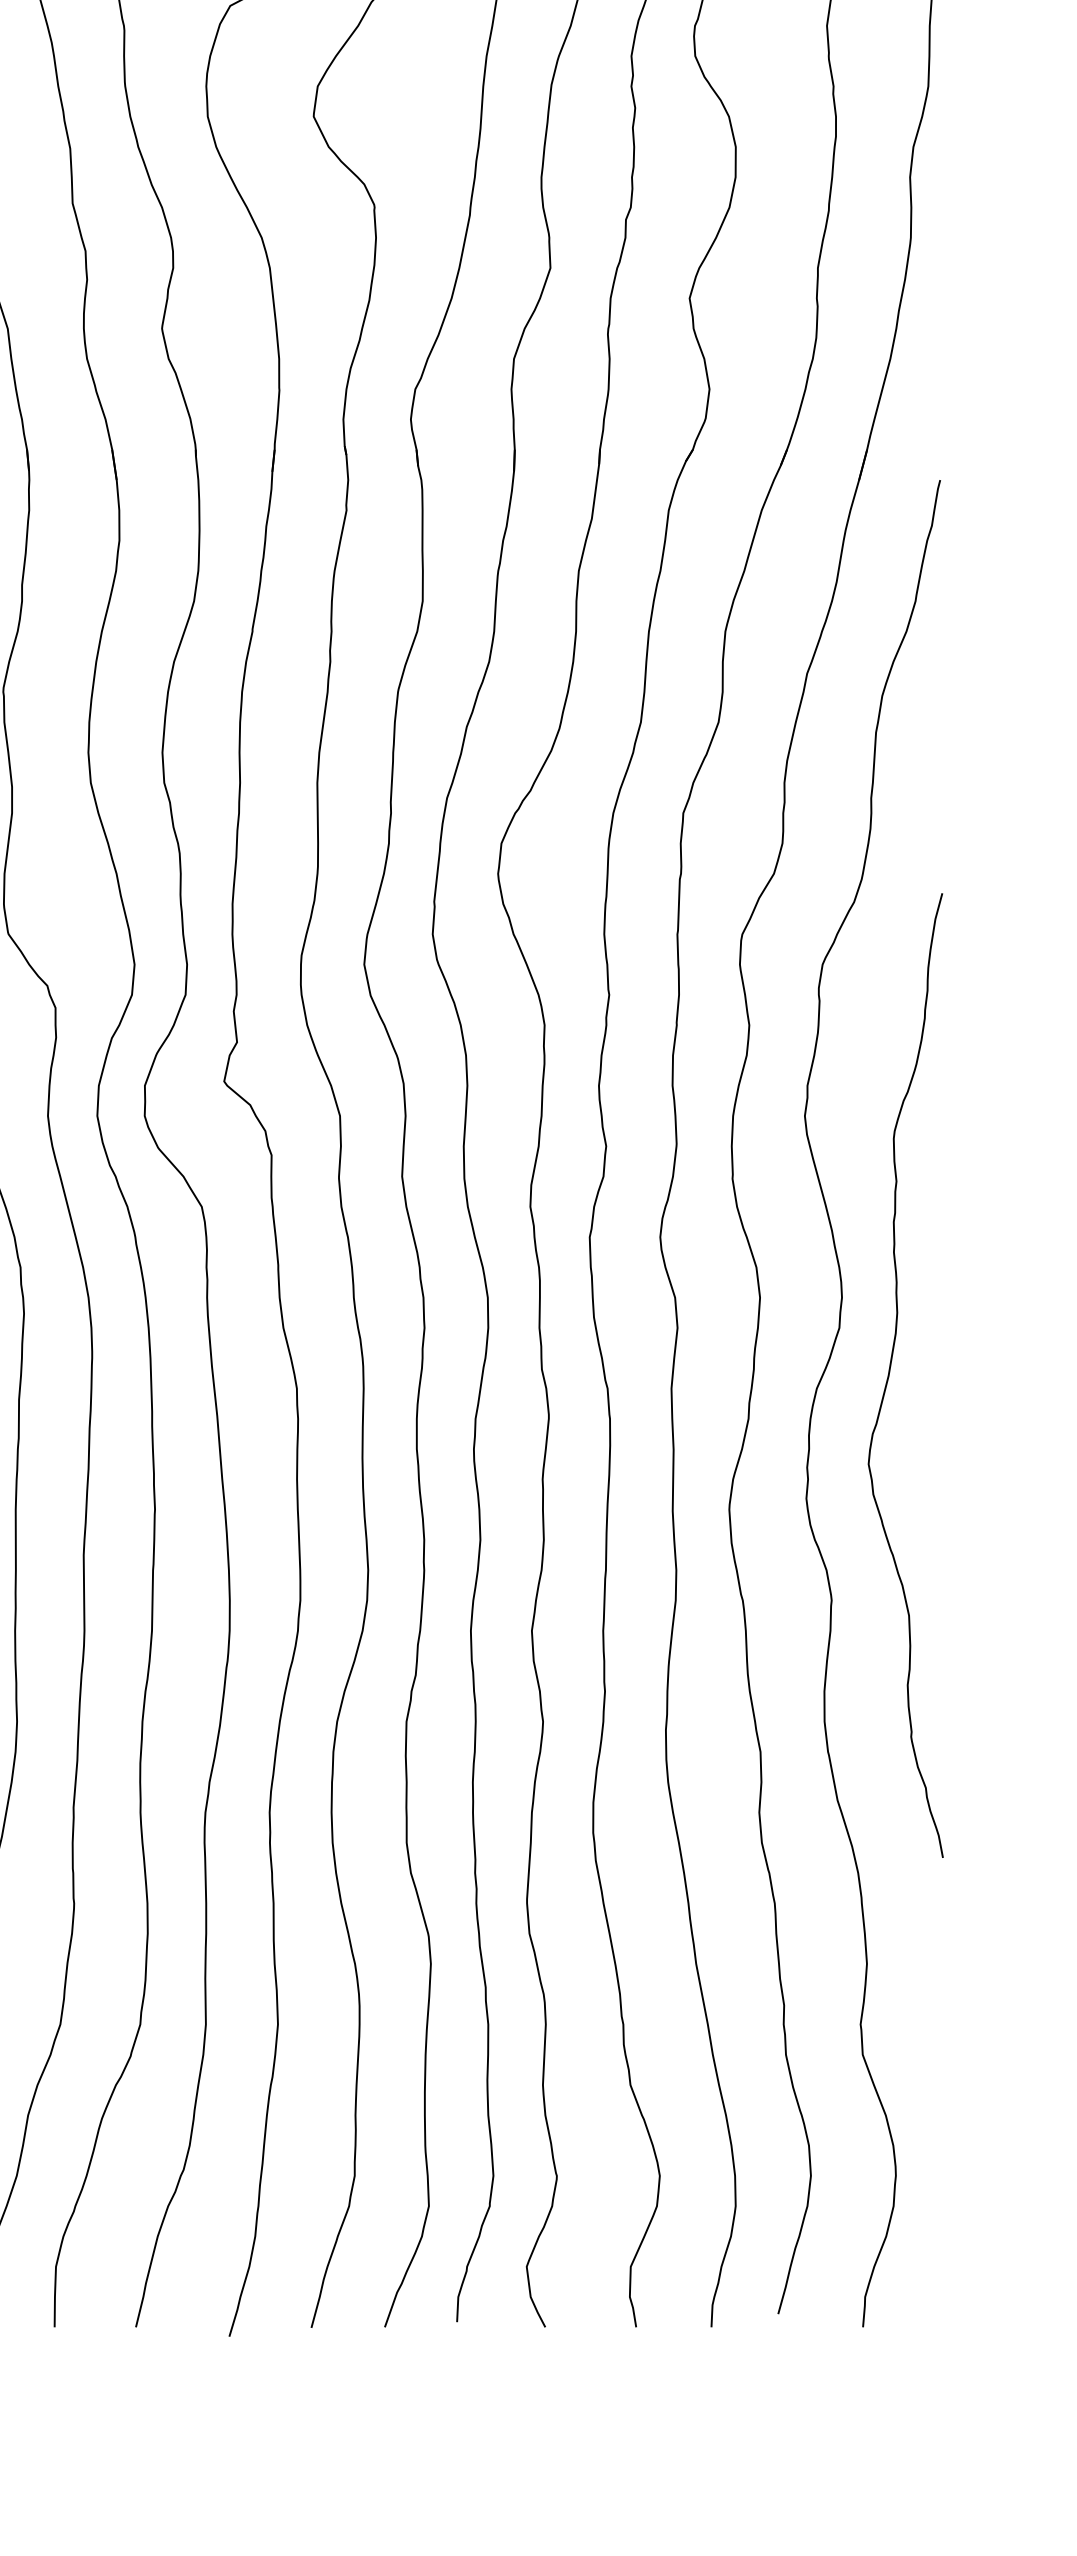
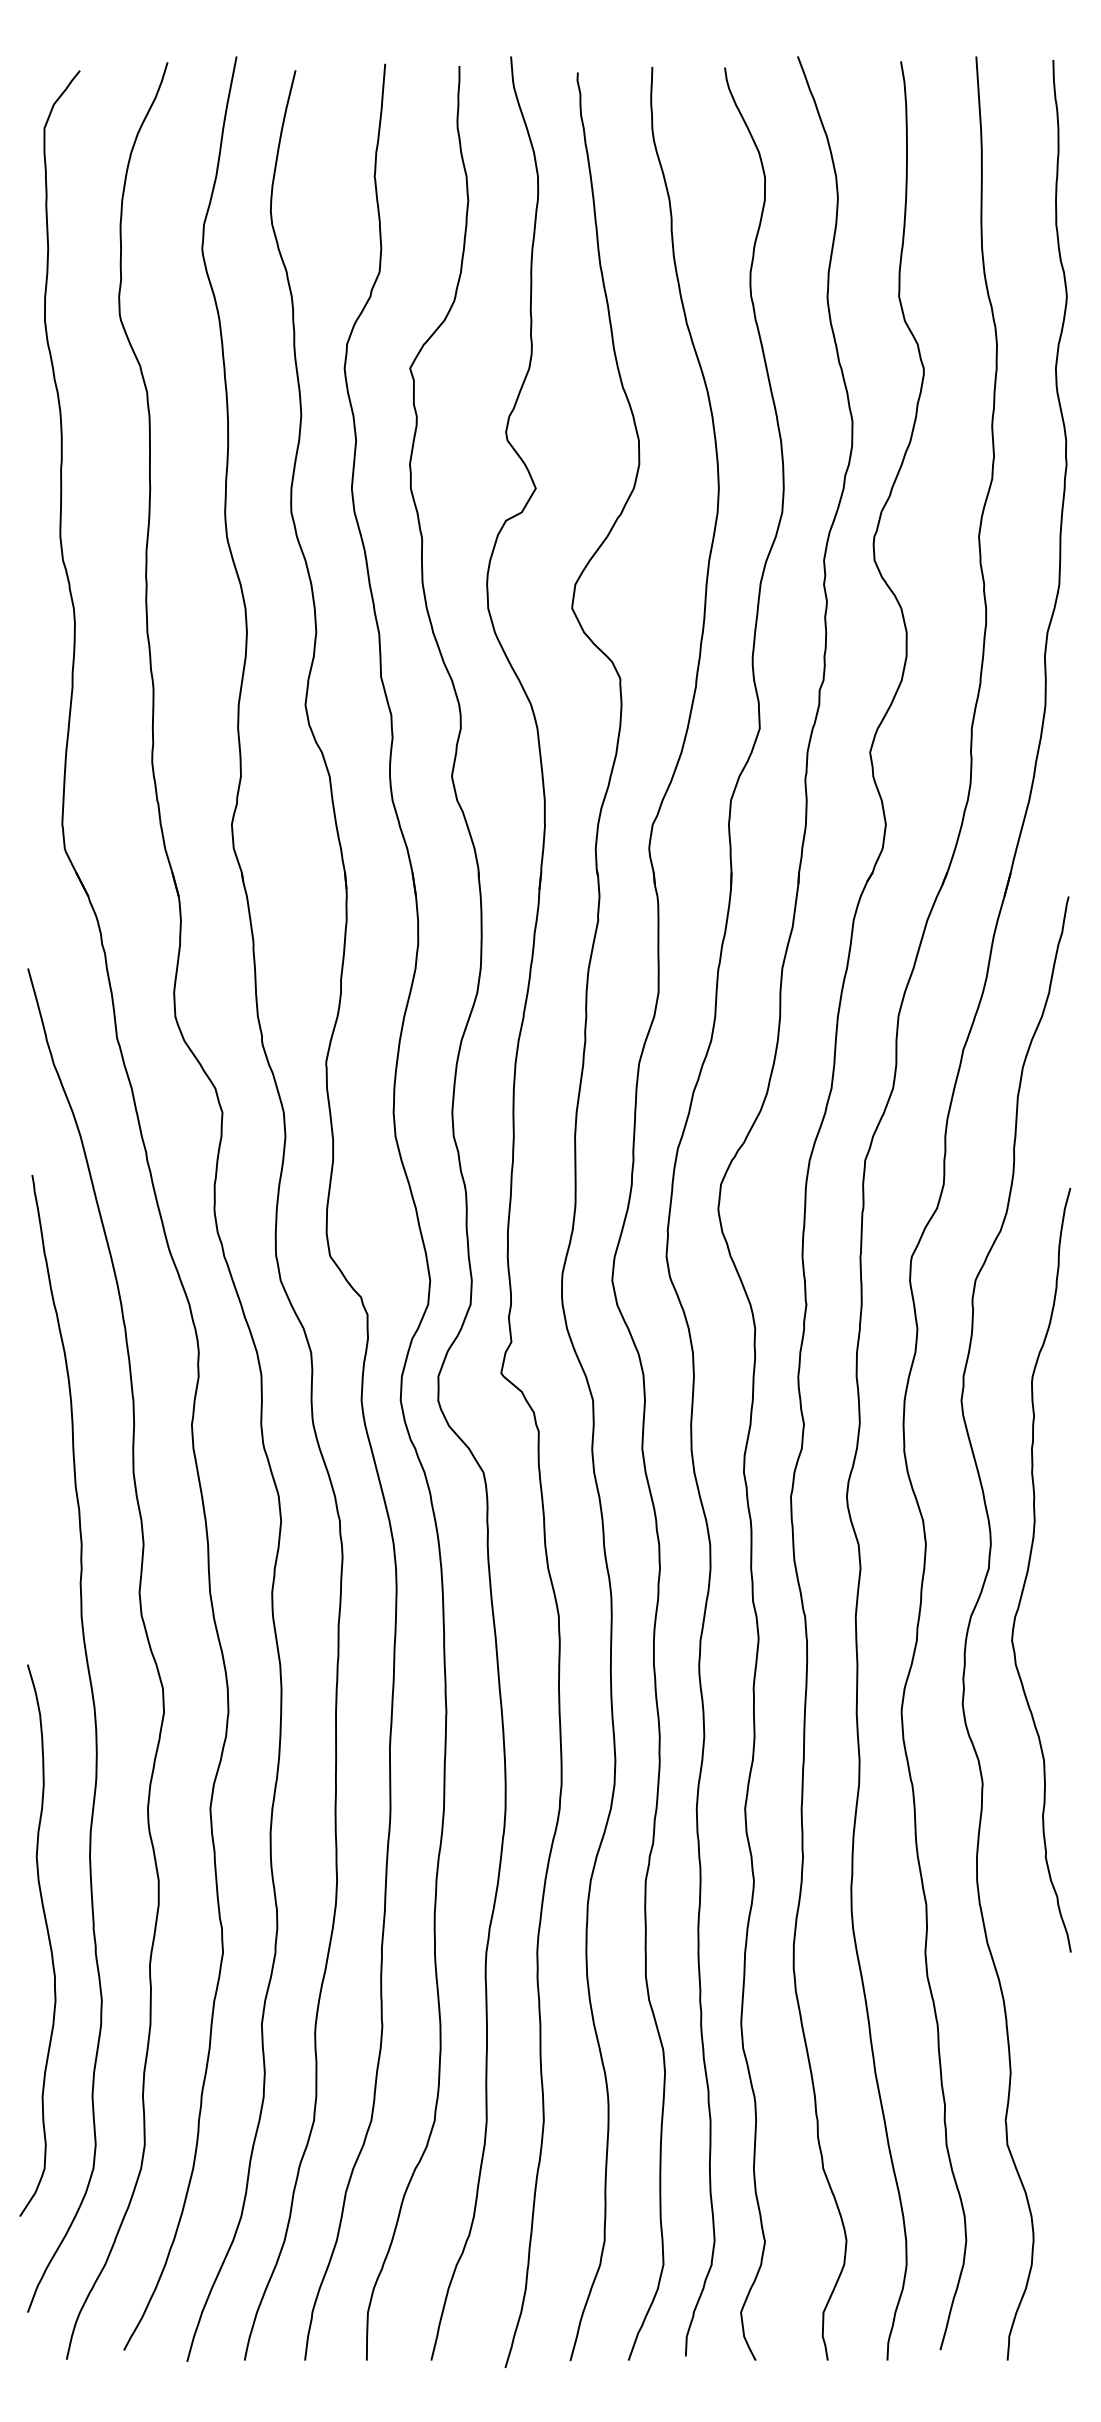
curve: (890, 1373) -> (1029, 1568), moved

